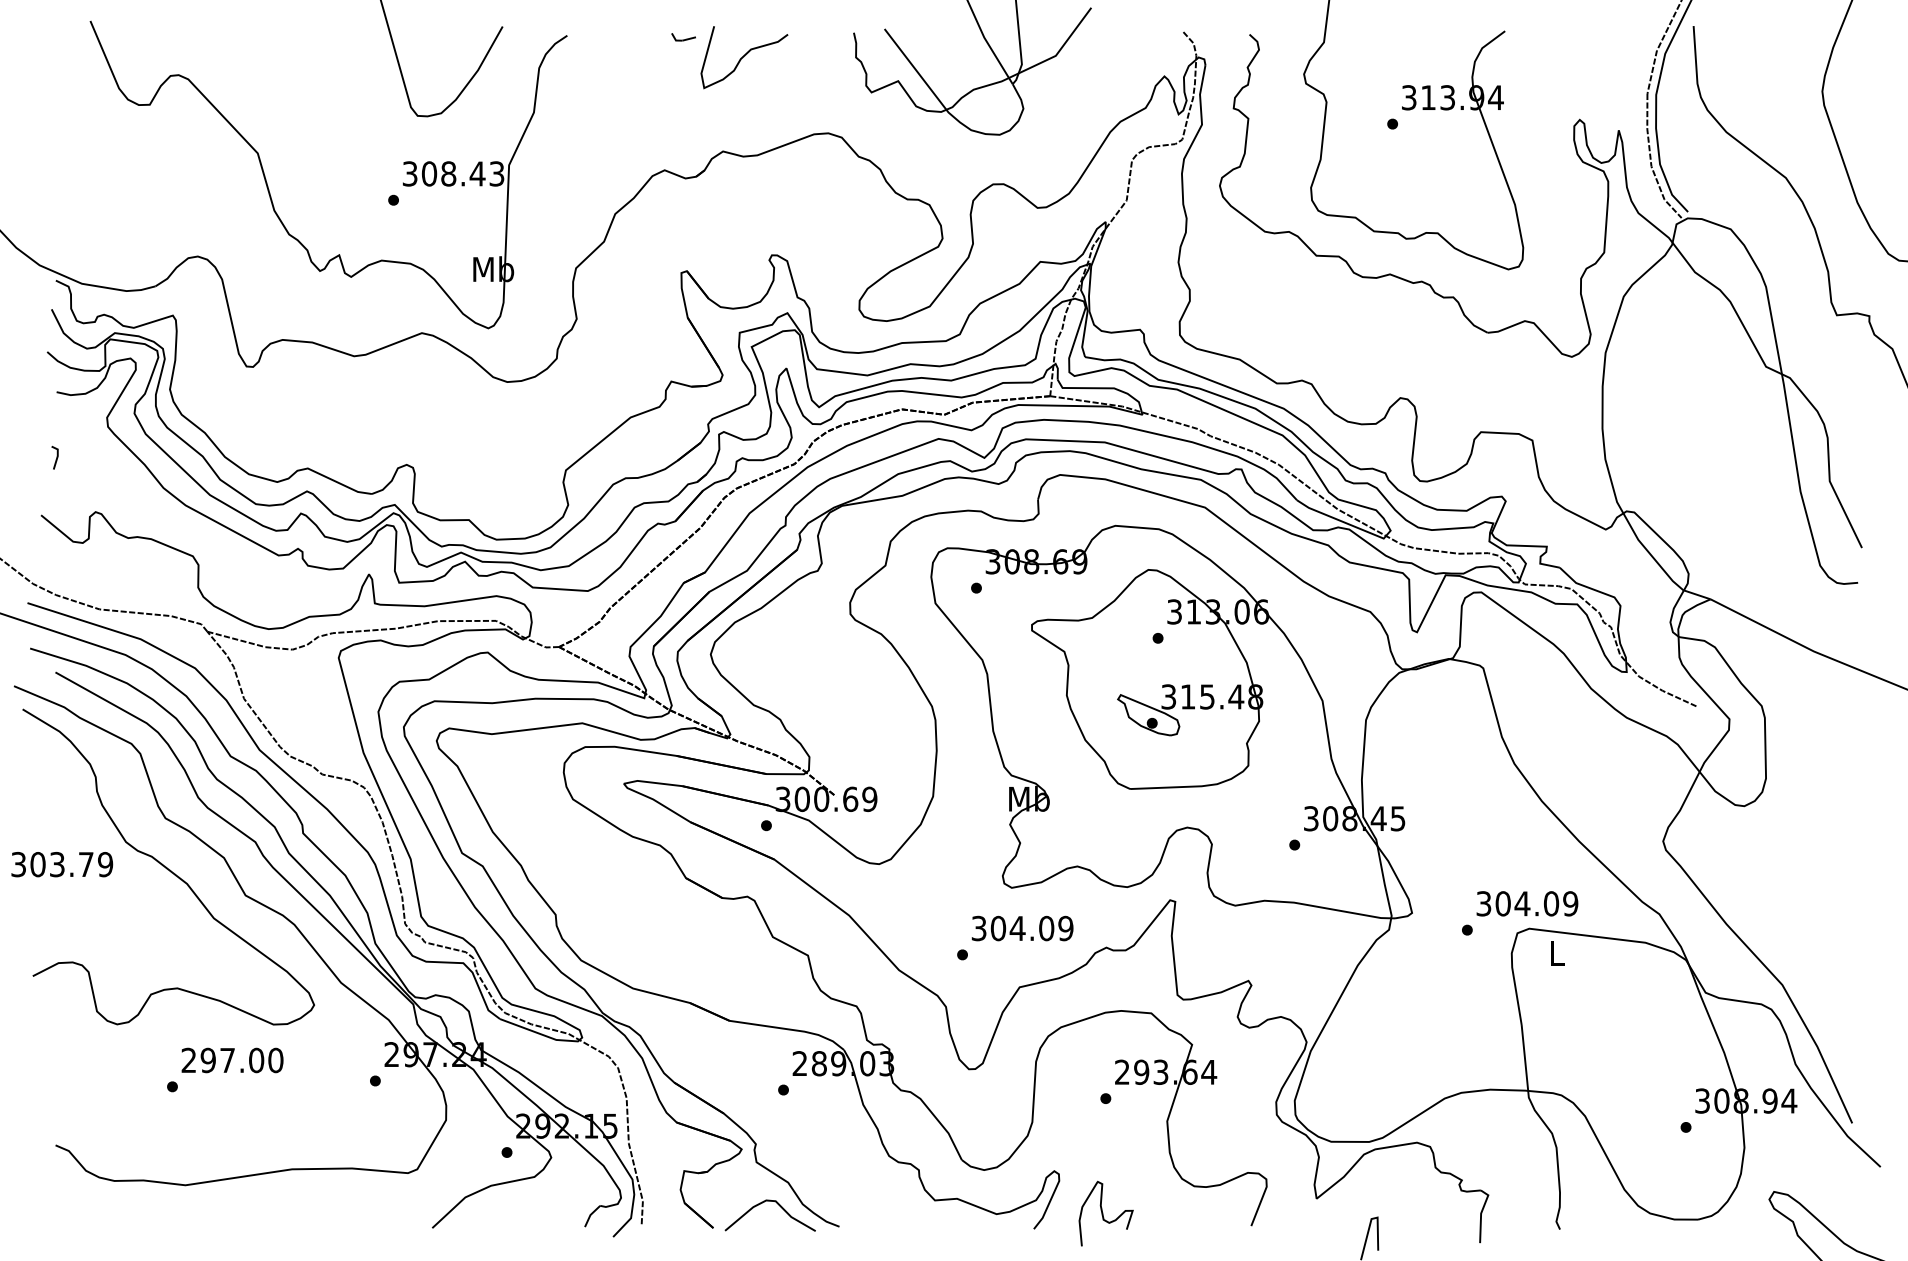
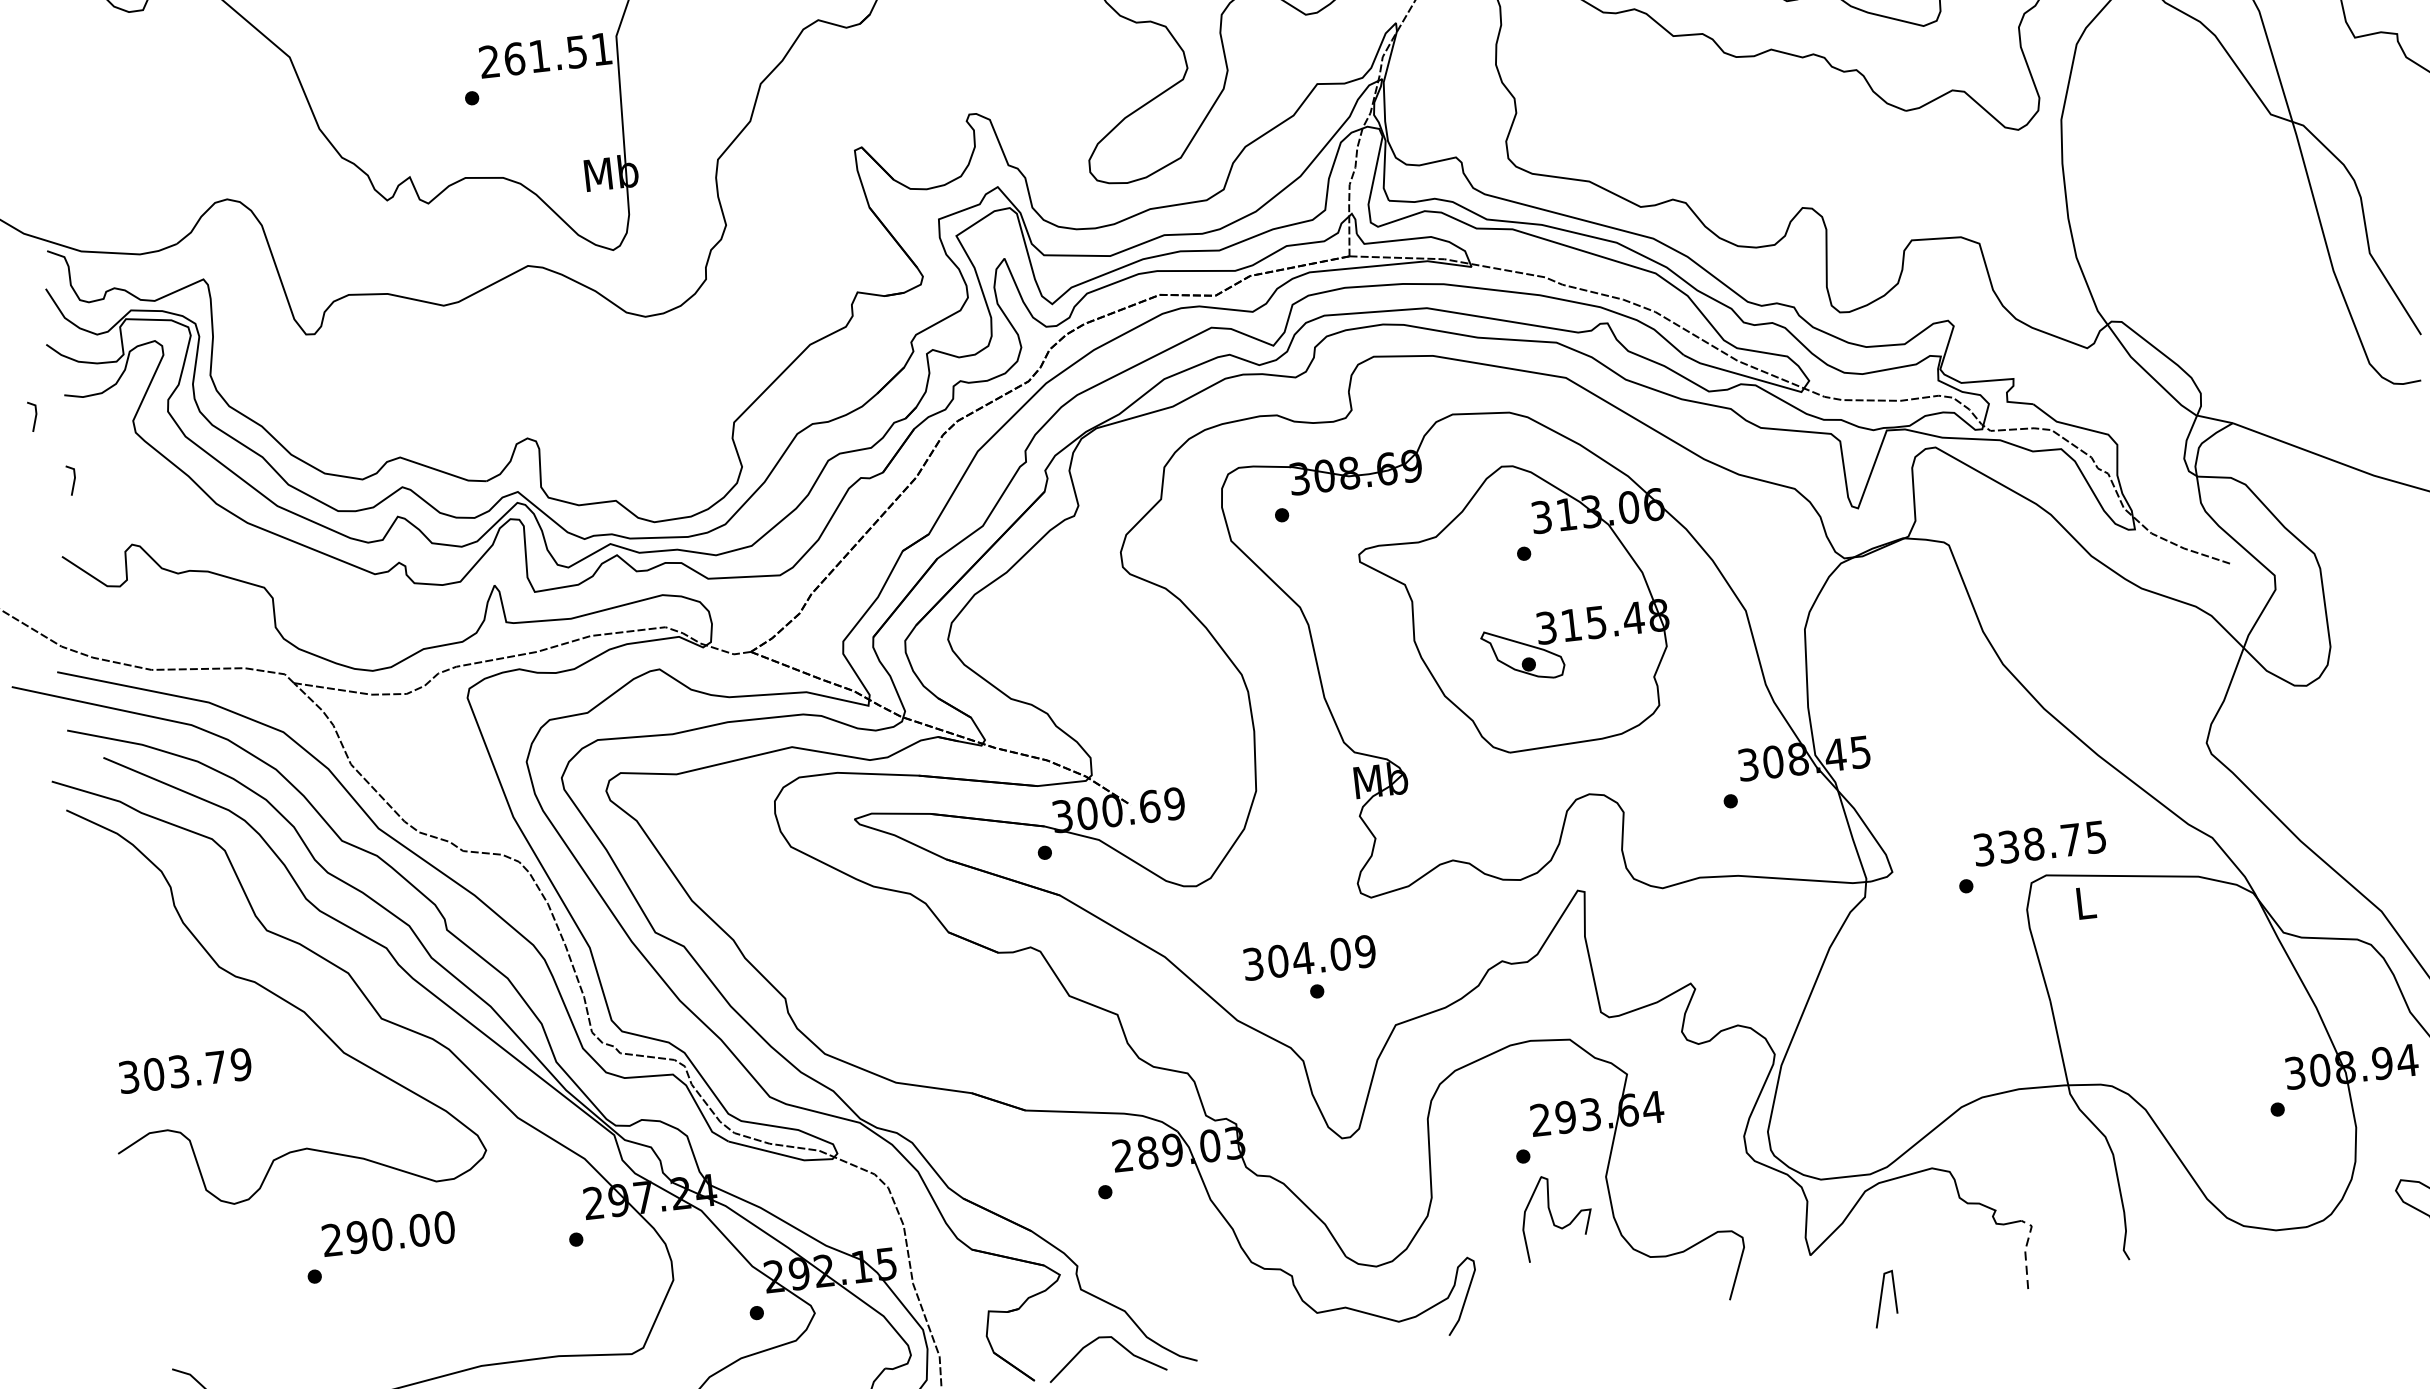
text: (453, 173) -> (545, 54), 308.43 -> 261.51
line: (32, 405) -> (34, 415), added
text: (62, 864) -> (185, 1070), moved
text: (1536, 903) -> (2051, 841), 304.09 -> 338.75
text: (1022, 928) -> (1309, 957), moved
text: (227, 1060) -> (382, 1234), 297.00 -> 290.00
curve: (1103, 1213) -> (1553, 1217), moved
line: (1481, 1213) -> (2025, 1250), solid -> dashed

